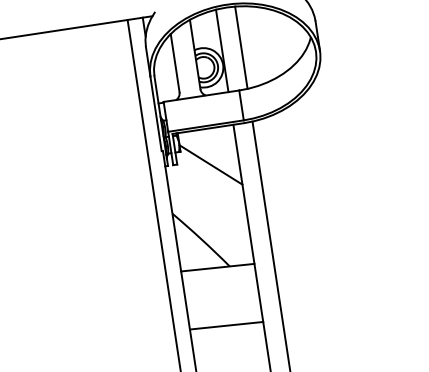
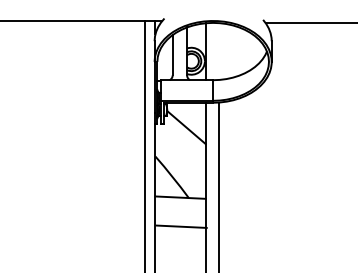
line: (240, 47) -> (218, 51), removed
line: (226, 325) -> (181, 226), moved

